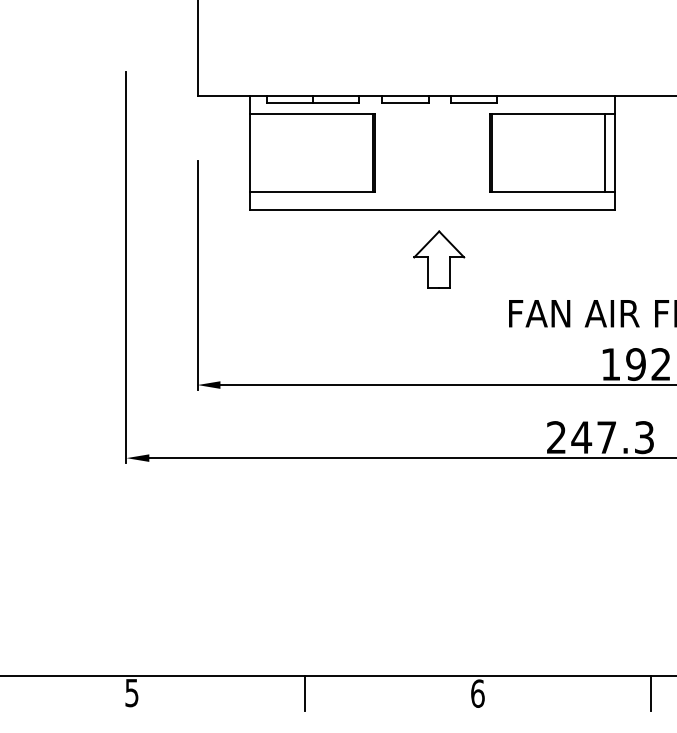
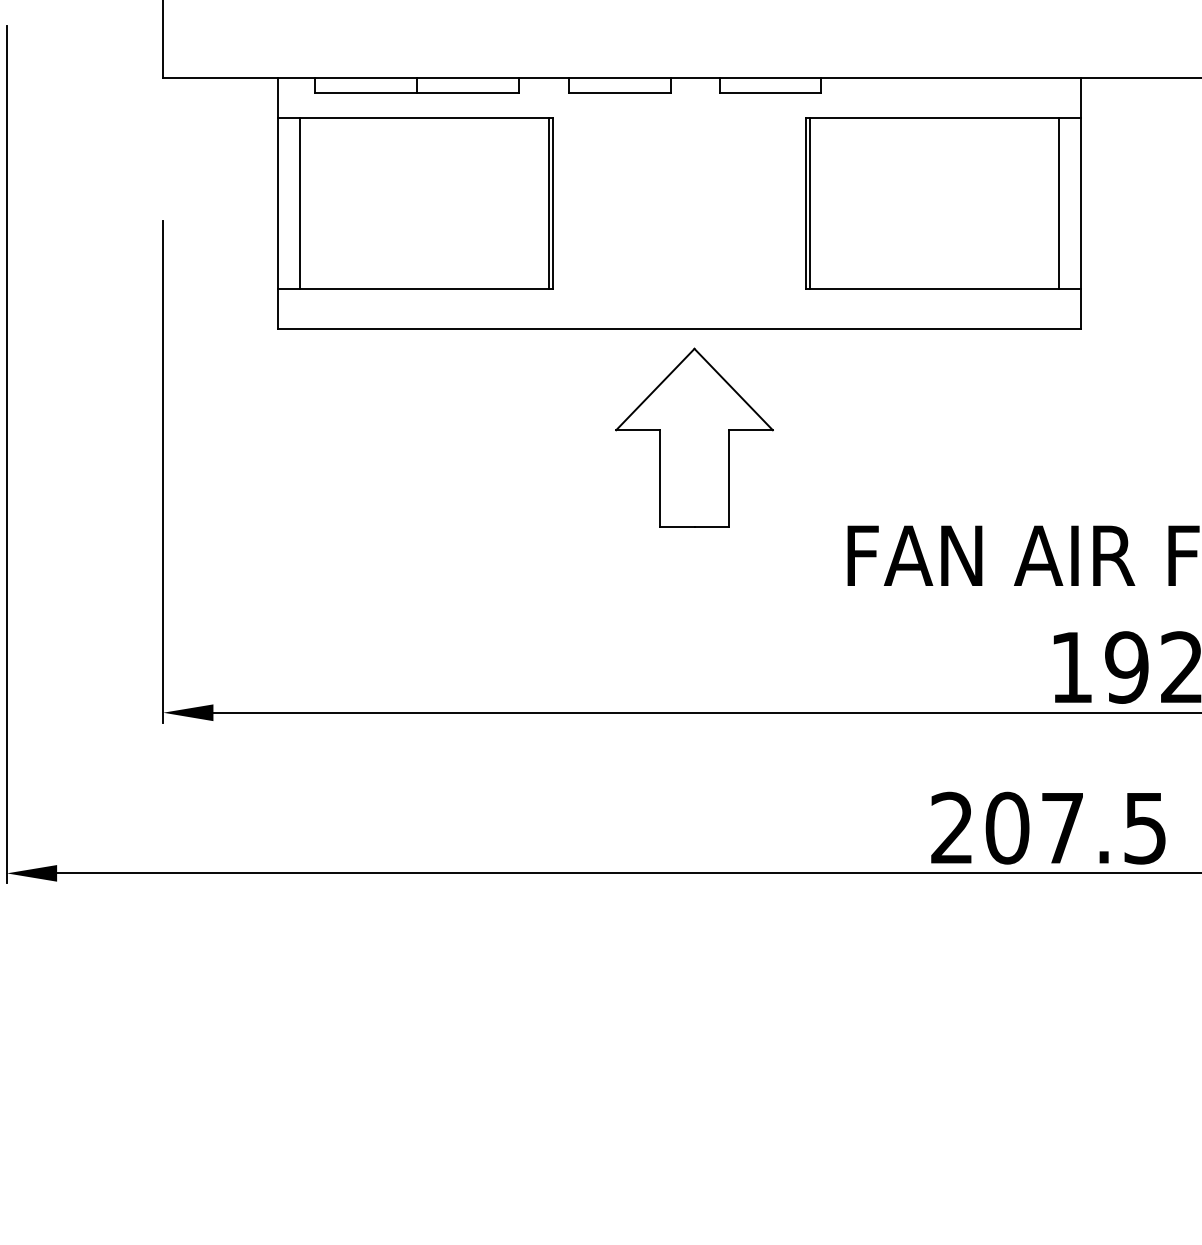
line: (259, 153) -> (299, 203), added
part: (438, 259) -> (692, 436), size x1.43
text: (612, 437) -> (1075, 828), 247.3 -> 207.5

